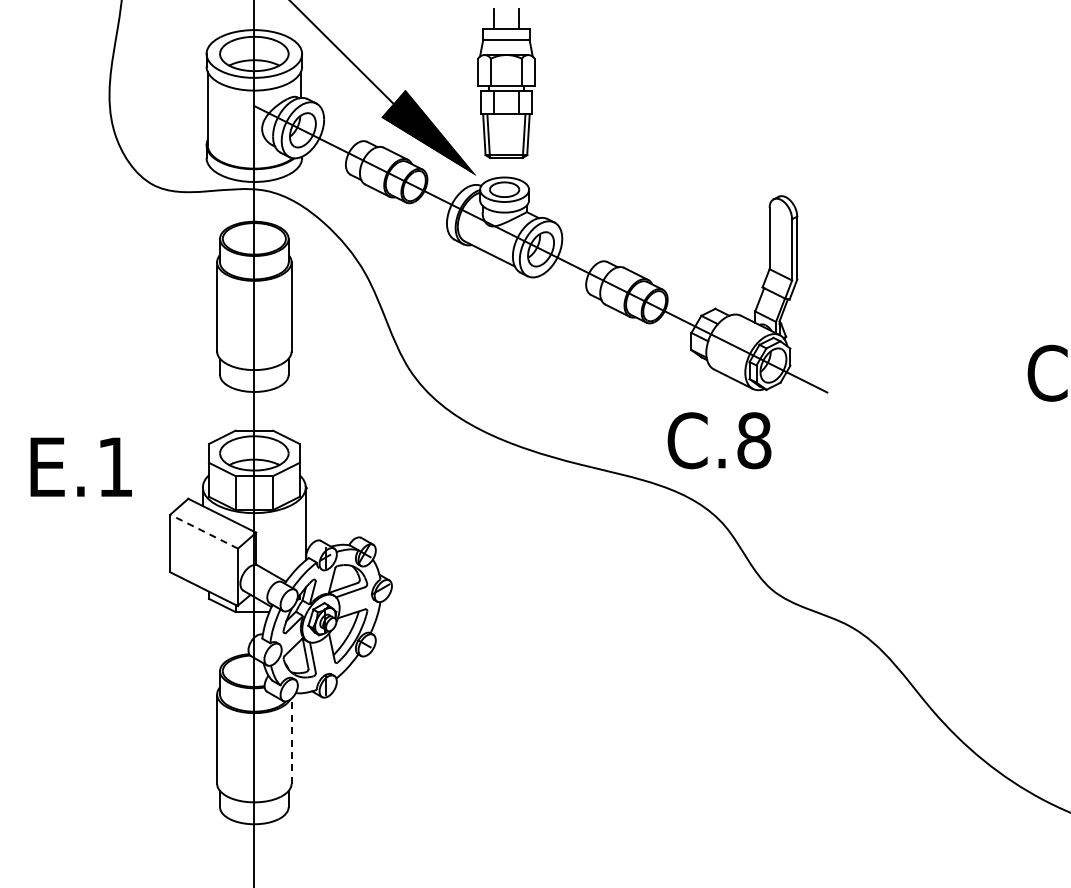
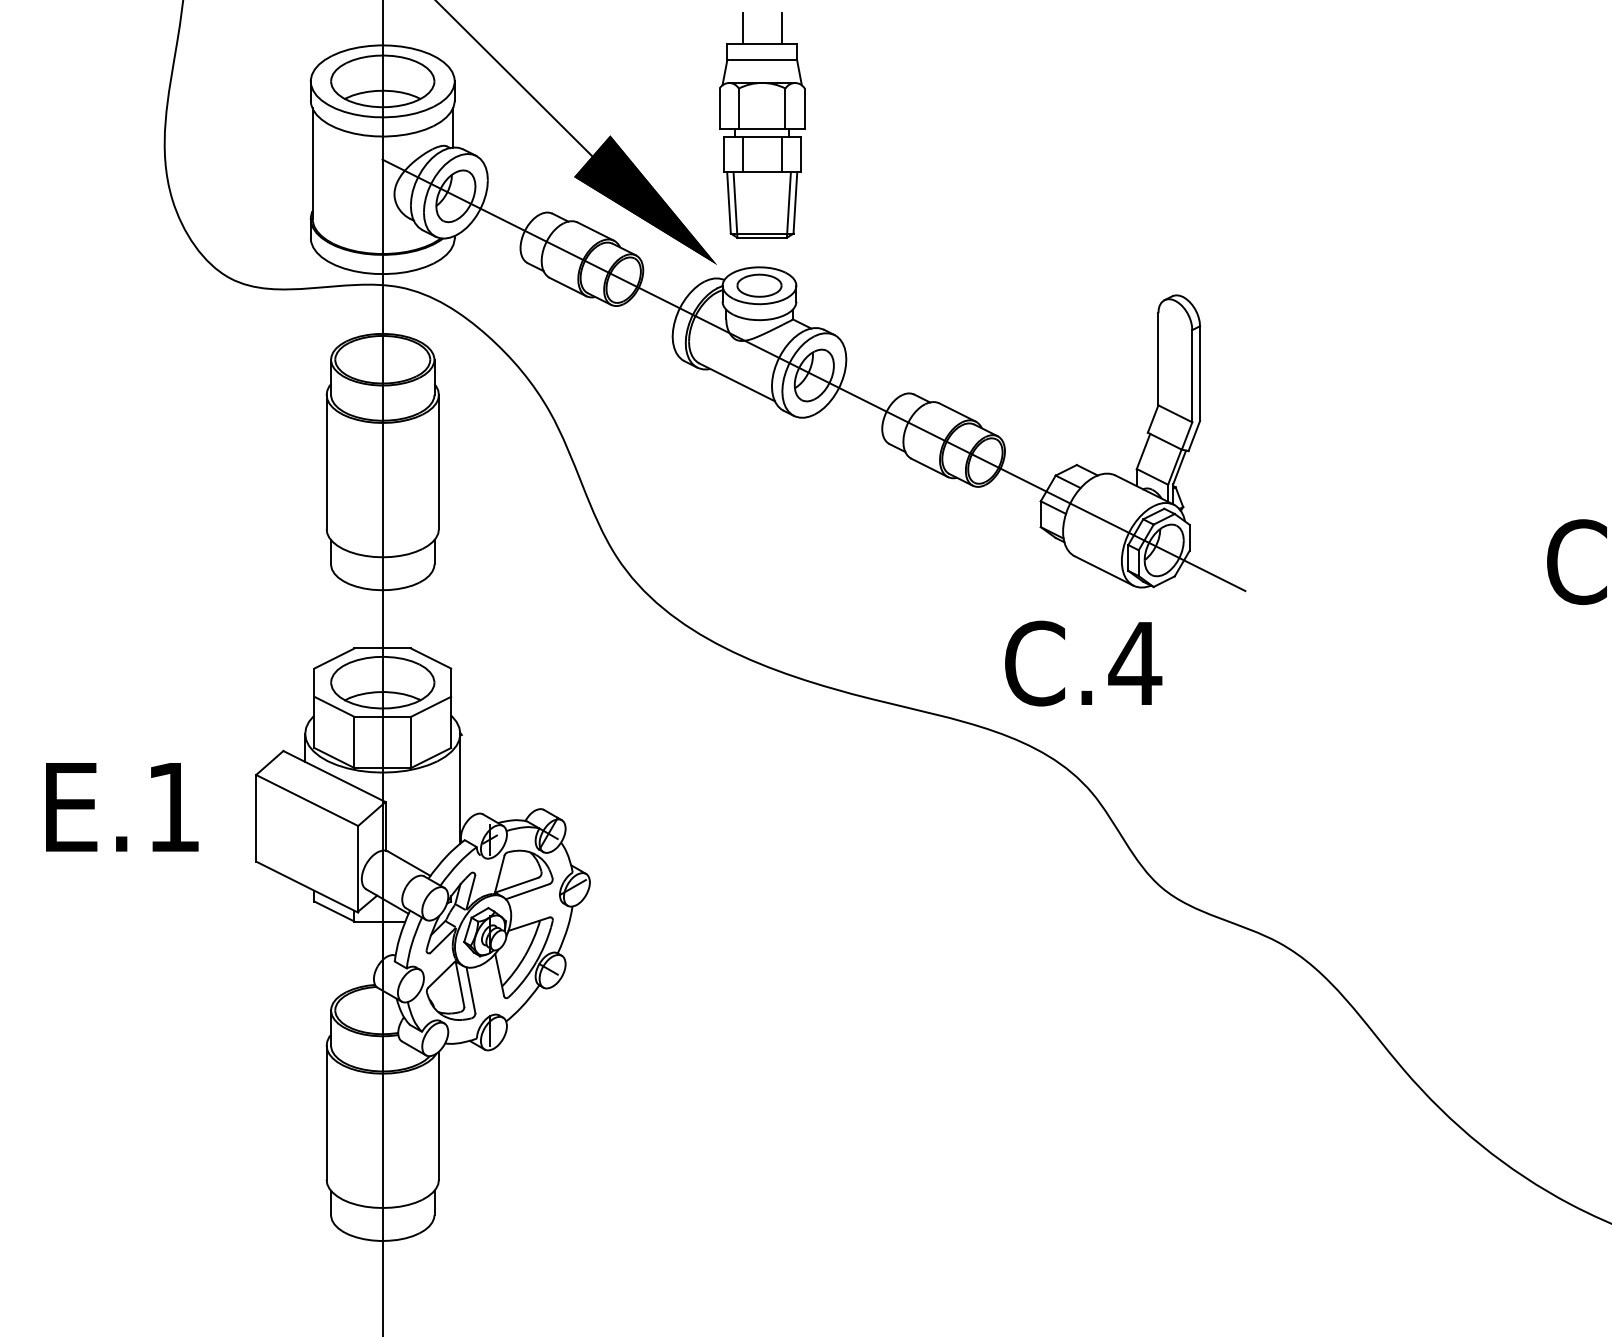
text: (754, 440) -> (1135, 663), C.8 -> C.4
text: (80, 466) -> (121, 806), moved
line: (204, 531) -> (307, 800), dashed -> solid
line: (291, 741) -> (438, 1116), dashed -> solid

